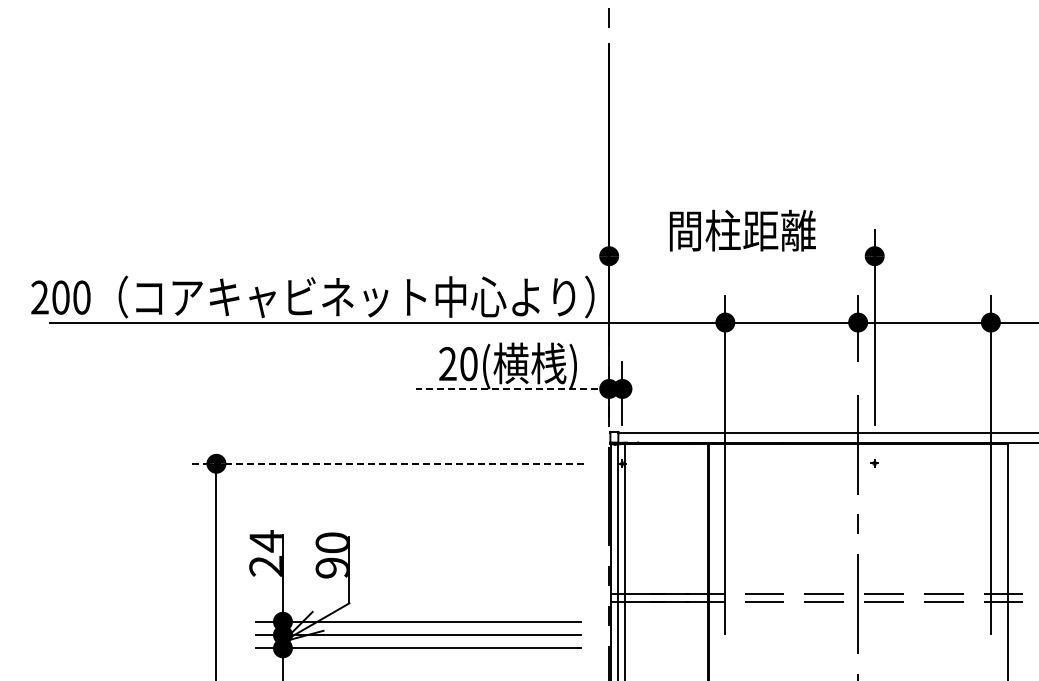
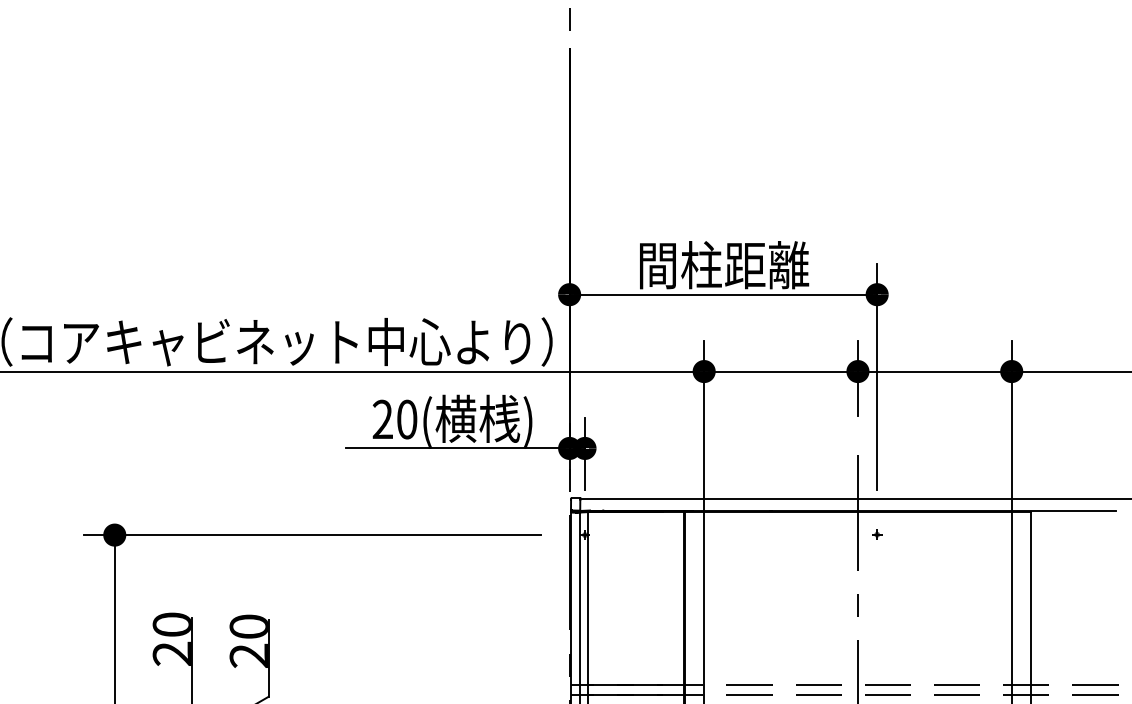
line: (741, 256) -> (722, 295), added
line: (512, 388) -> (457, 447), dashed -> solid
line: (386, 463) -> (311, 534), dashed -> solid
text: (265, 541) -> (171, 625), 24 -> 20
text: (331, 567) -> (248, 655), 90 -> 20

